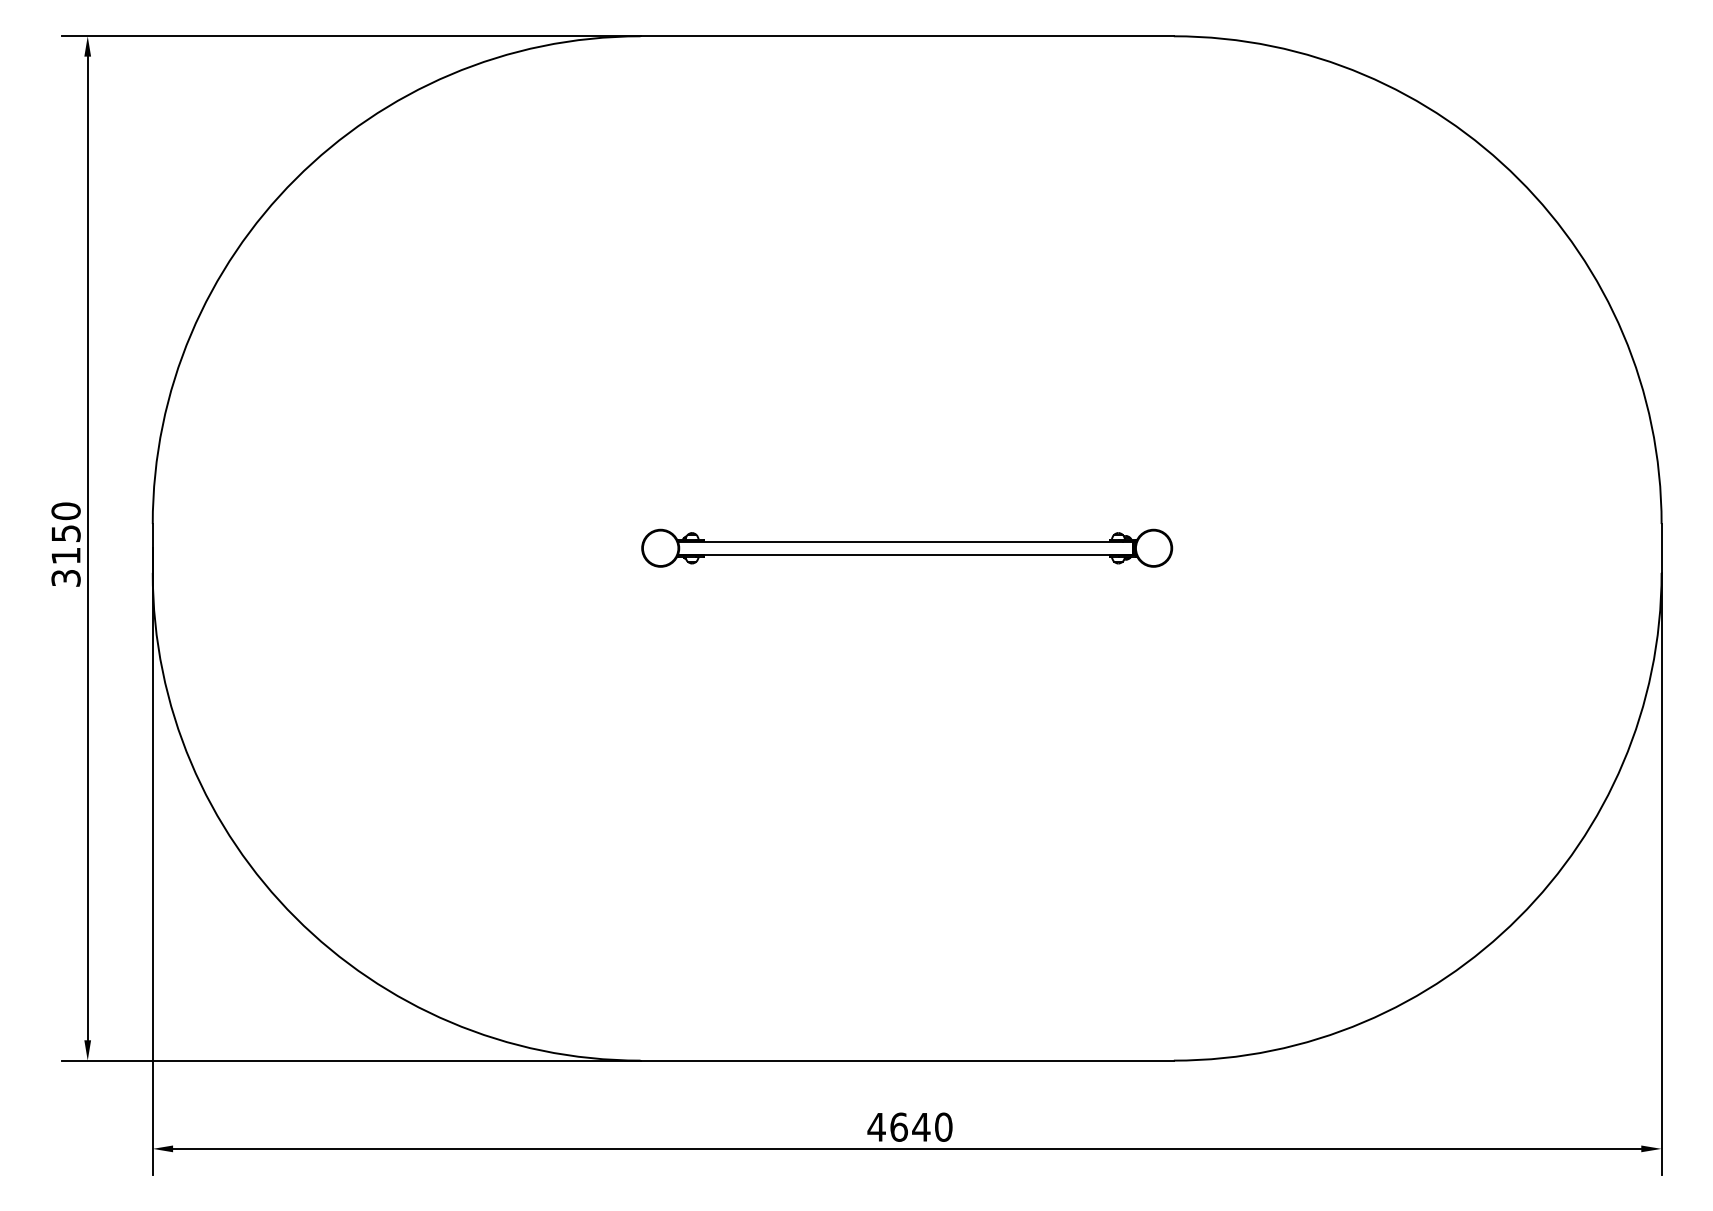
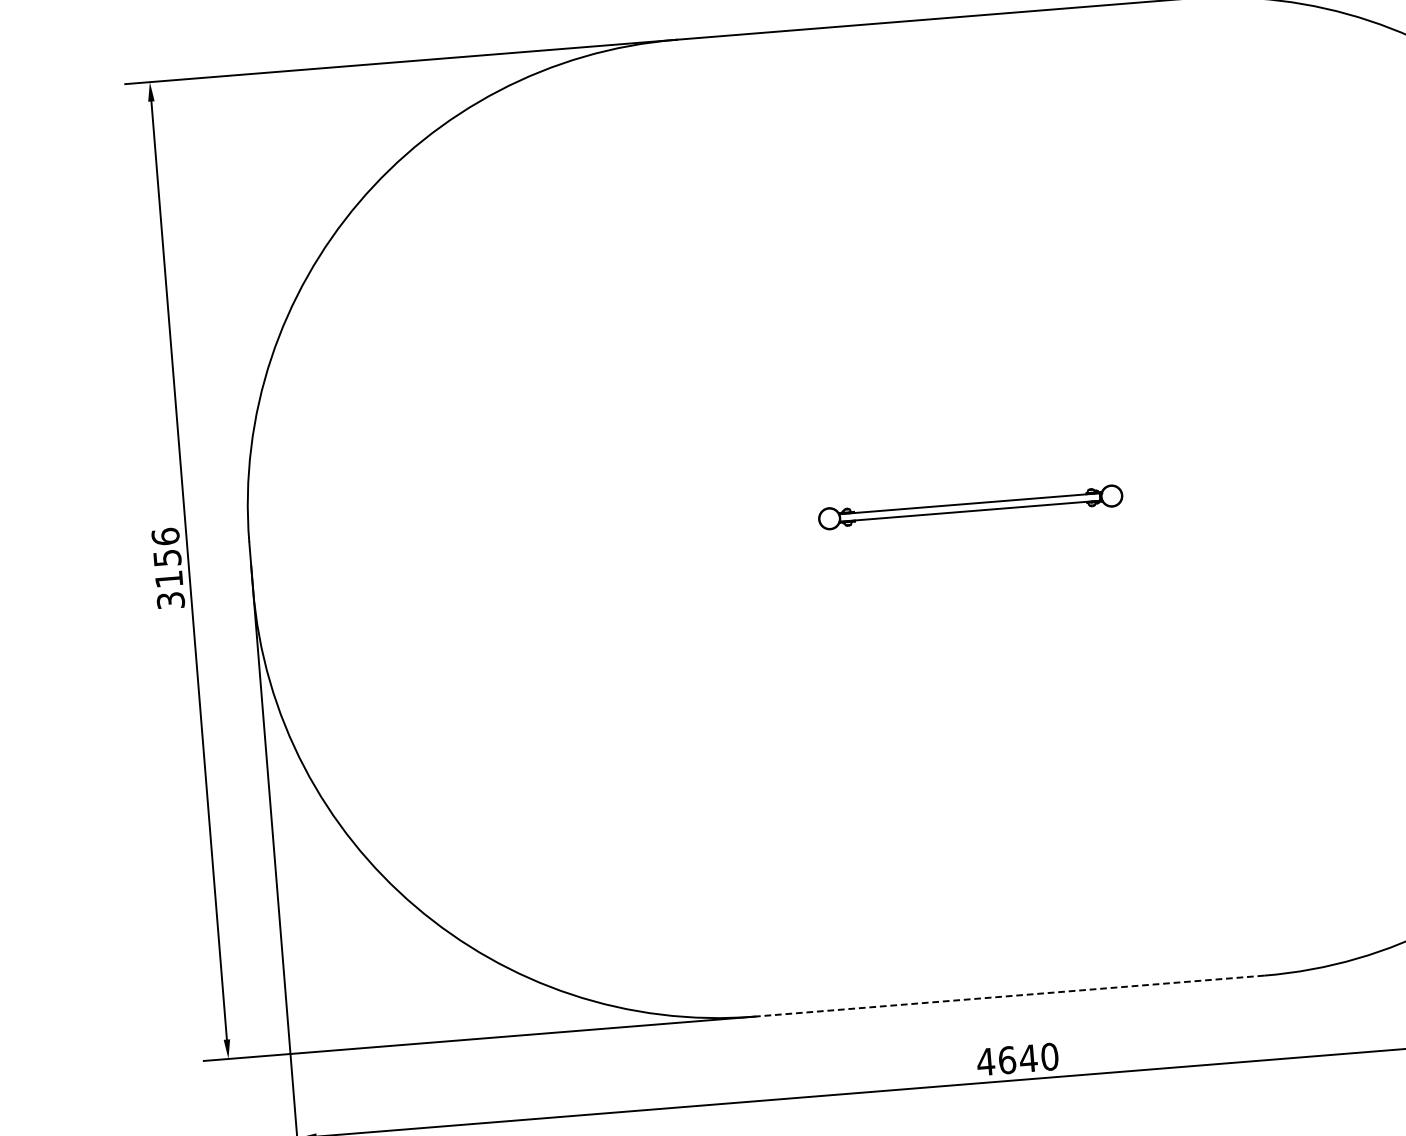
text: (65, 511) -> (165, 537), 3150 -> 3156
part: (907, 547) -> (970, 506), size x0.6
line: (907, 1060) -> (1010, 995), solid -> dashed

